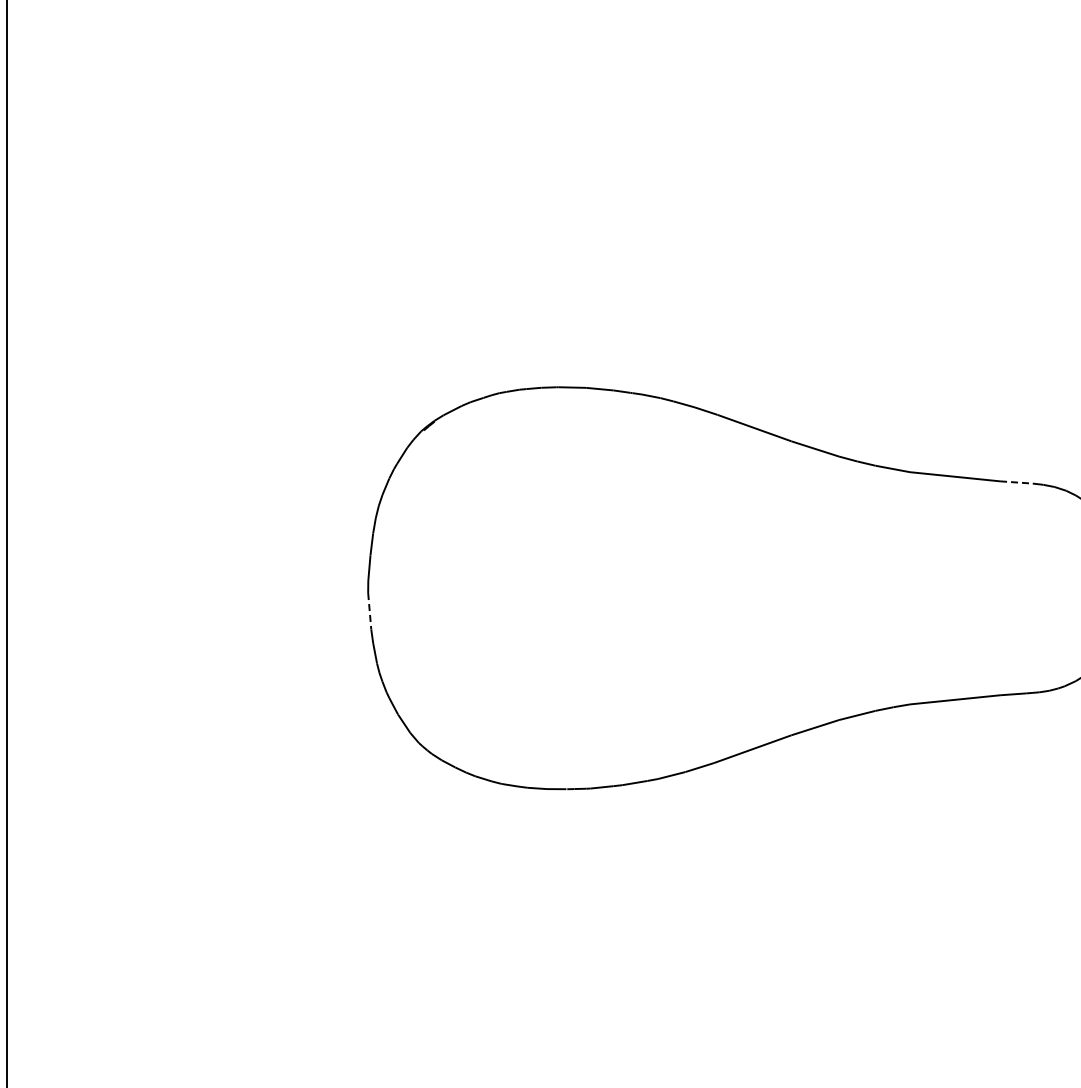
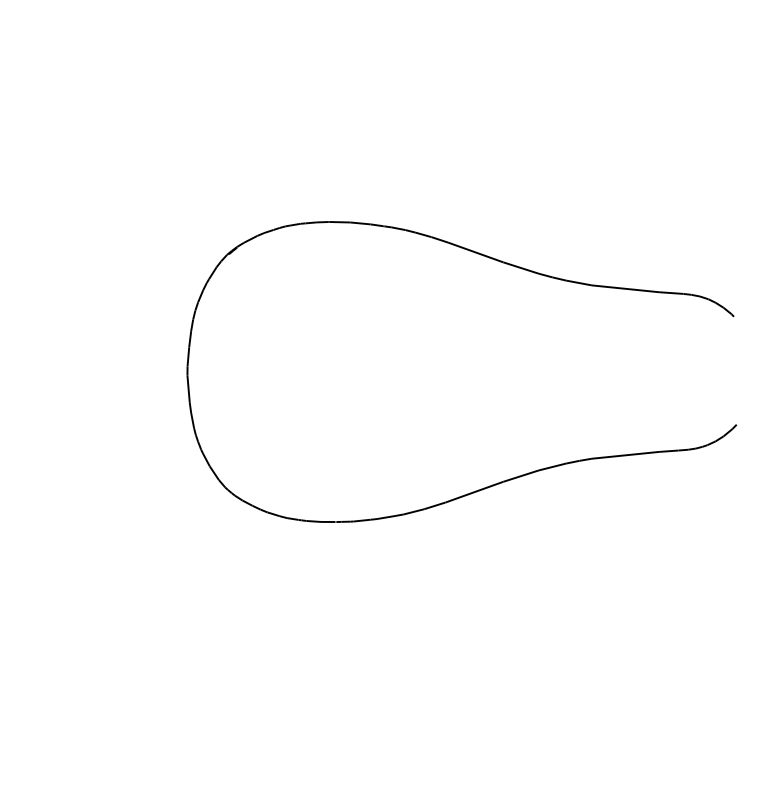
line: (1016, 482) -> (671, 293), dashed -> solid
line: (369, 611) -> (188, 389), dashed -> solid

